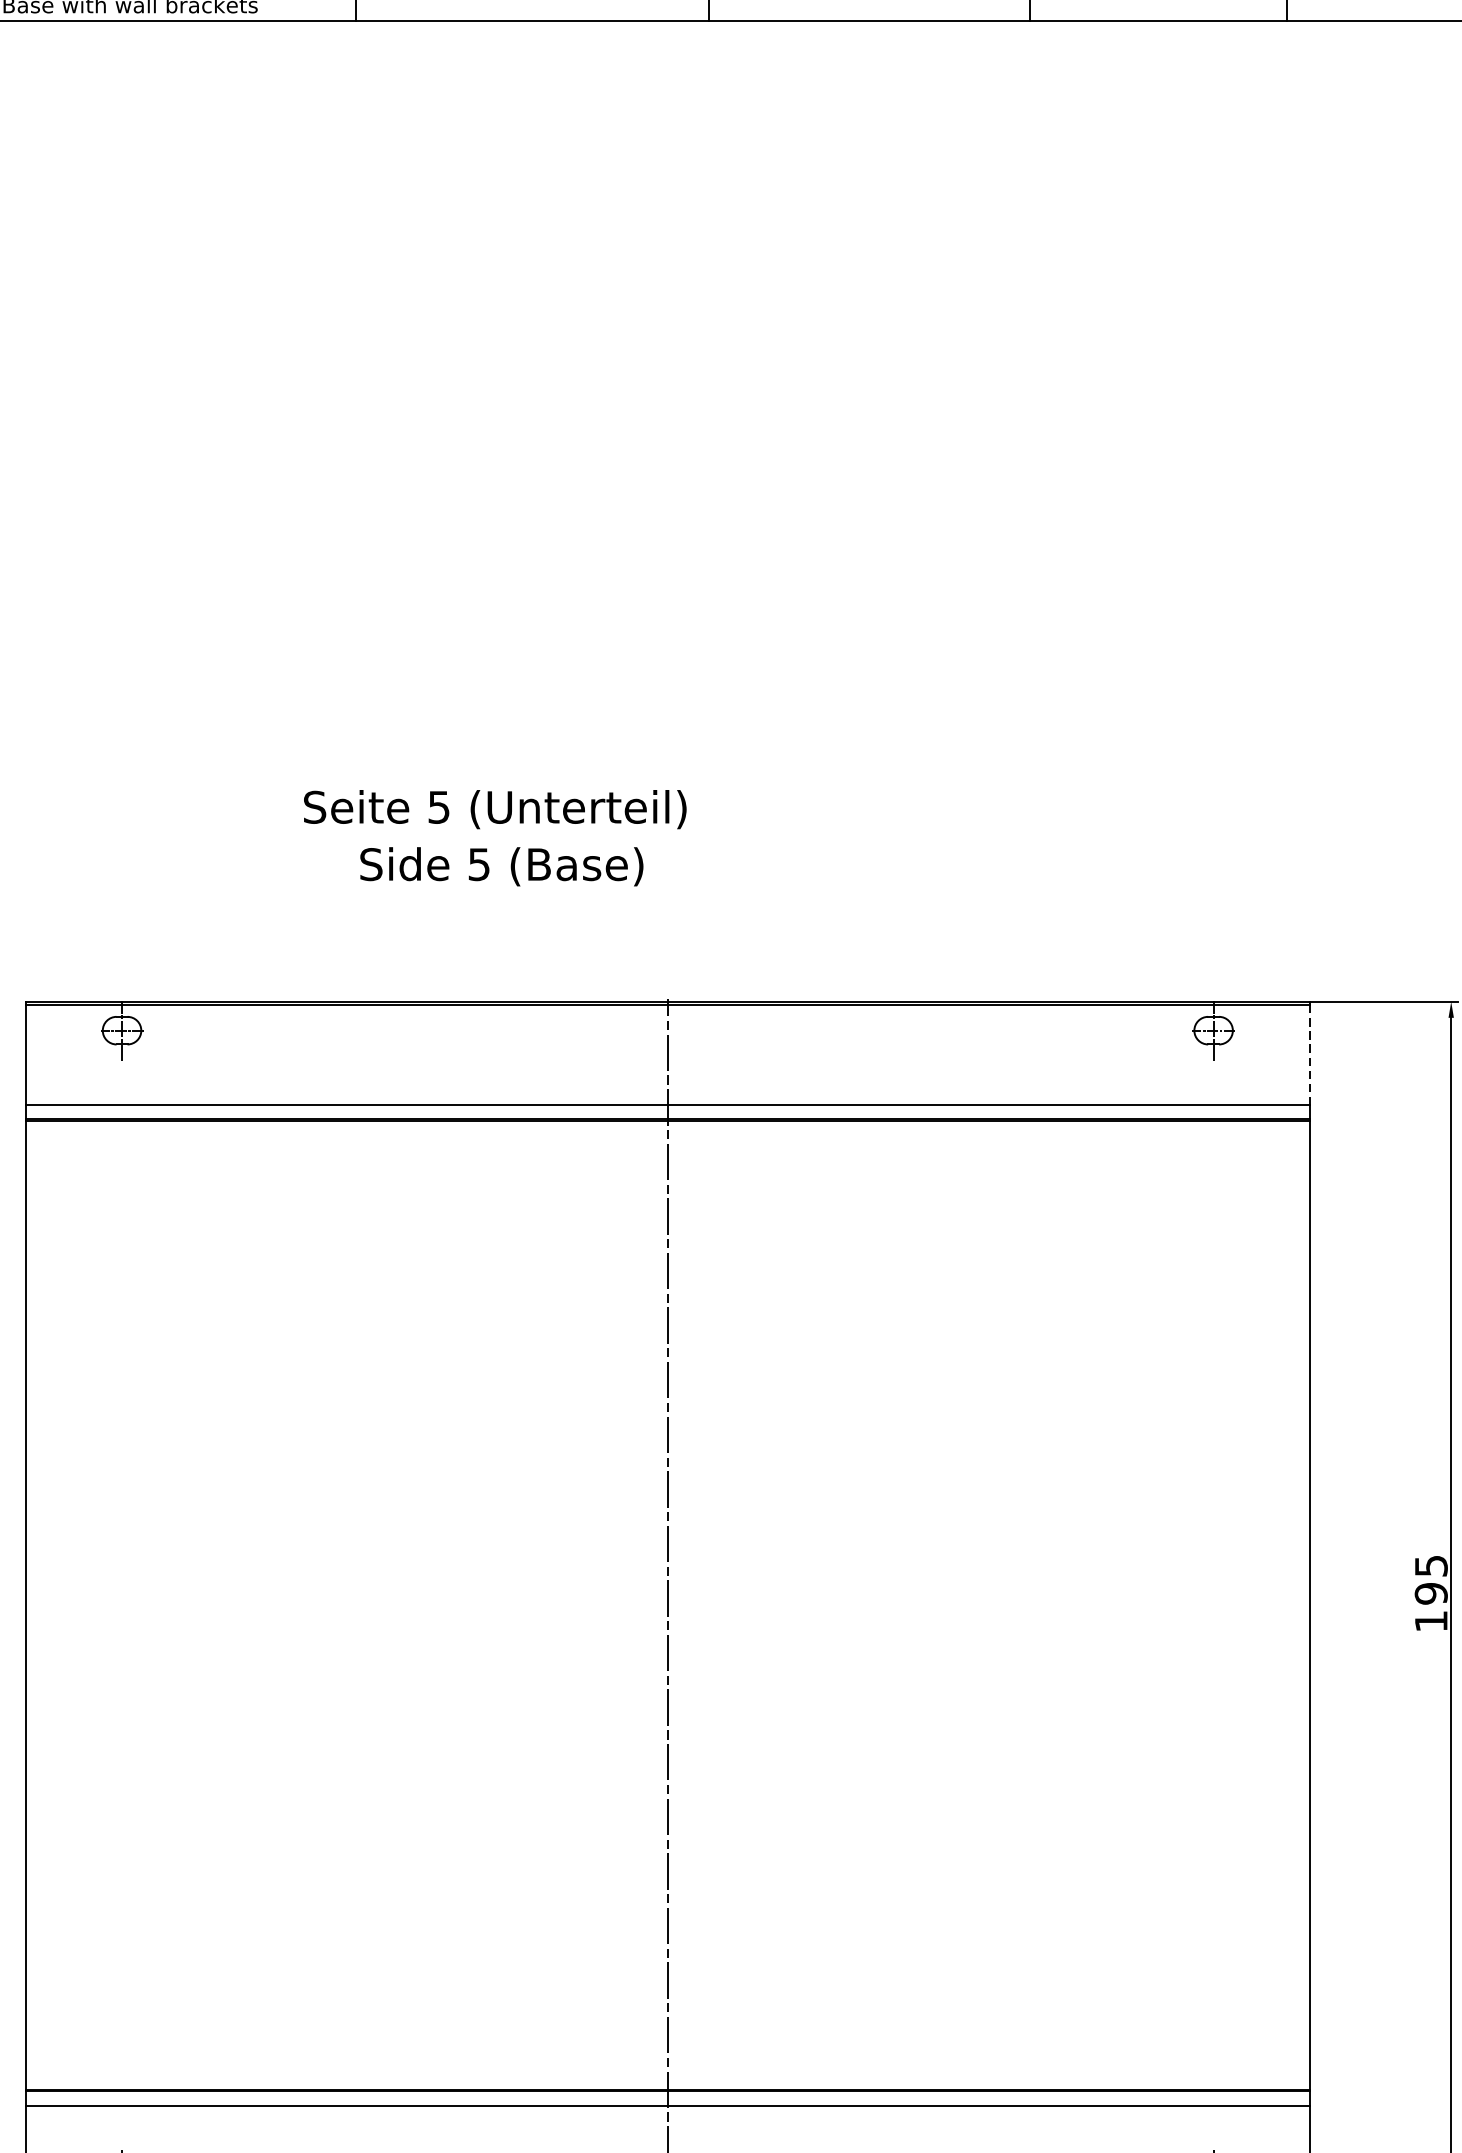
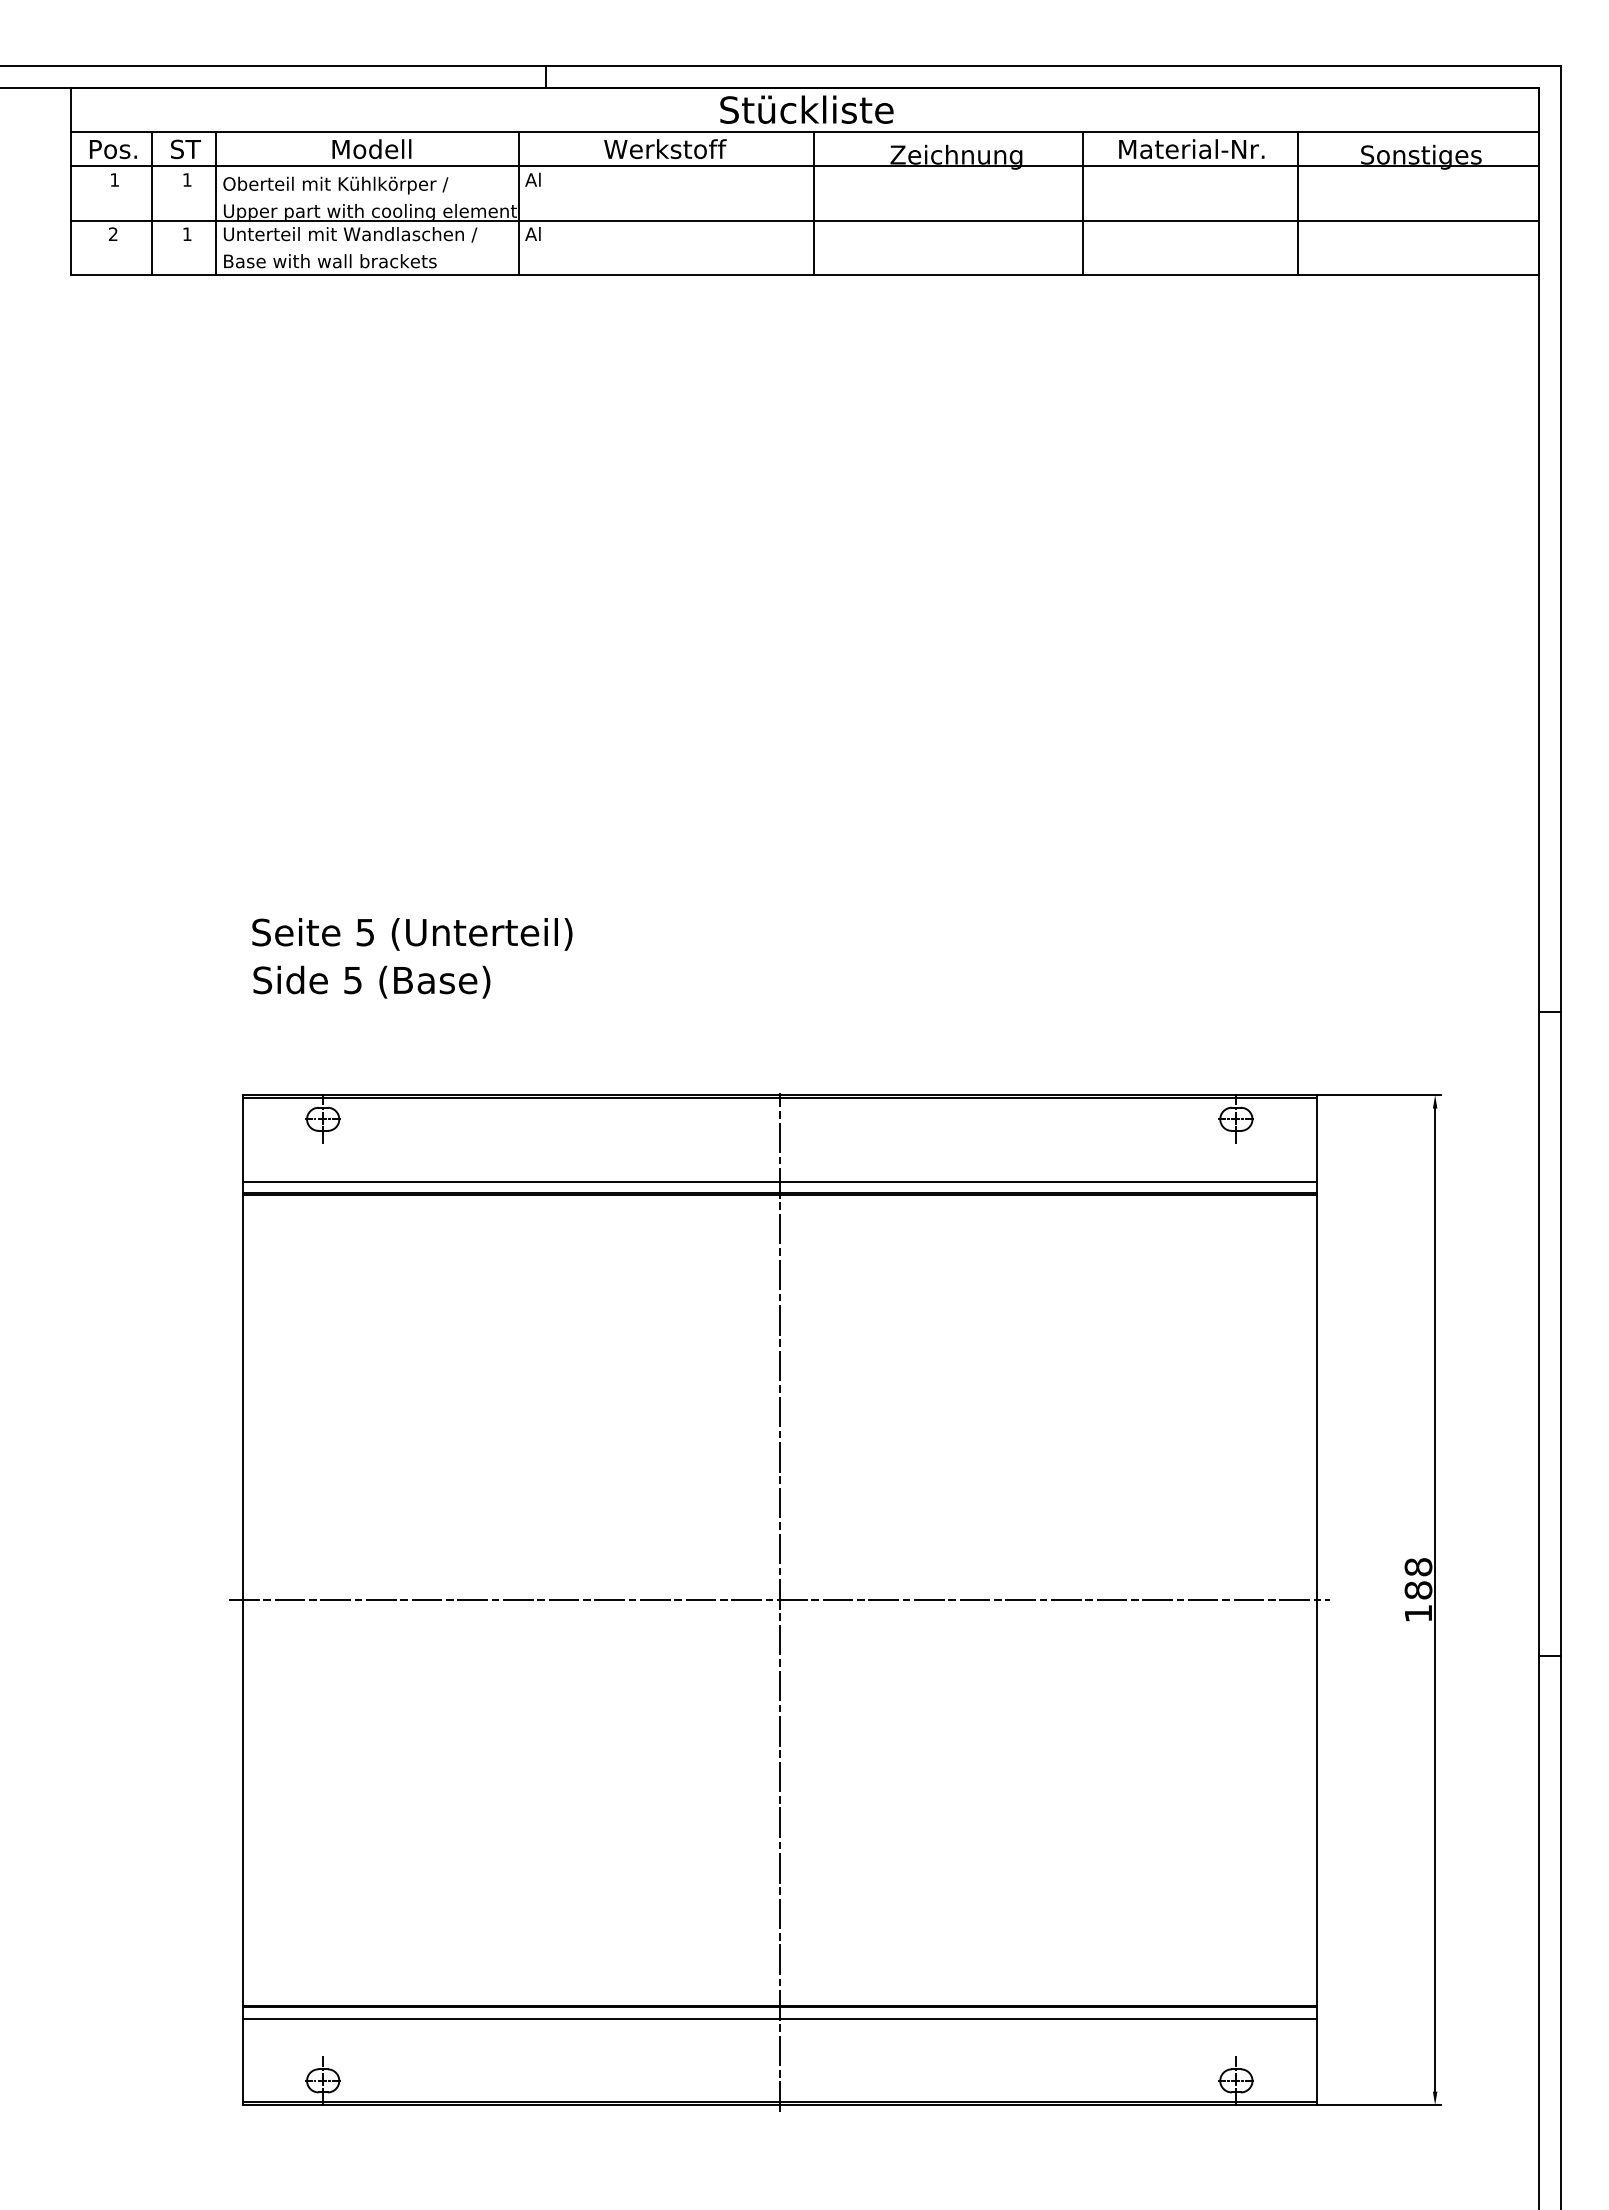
text: (495, 809) -> (412, 934), moved
text: (501, 865) -> (371, 981), moved
line: (1309, 1054) -> (1316, 1139), dashed -> solid
text: (1431, 1579) -> (1418, 1578), 195 -> 188
line: (667, 1605) -> (779, 1600), added

